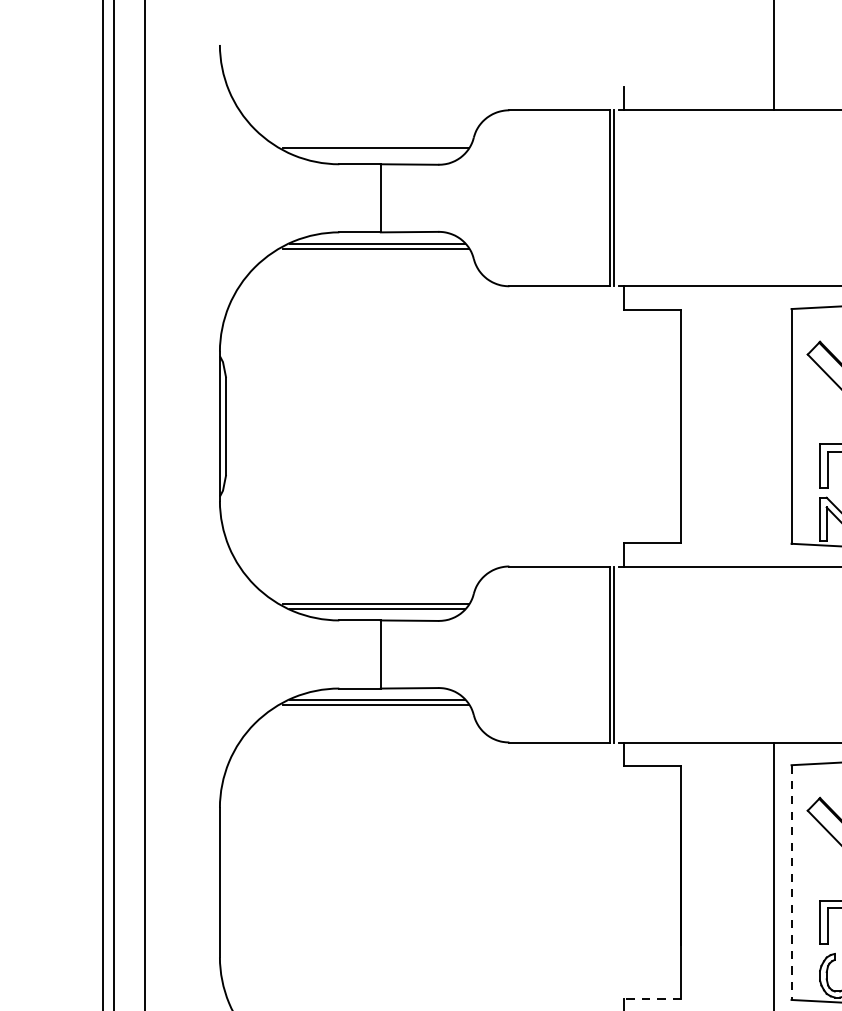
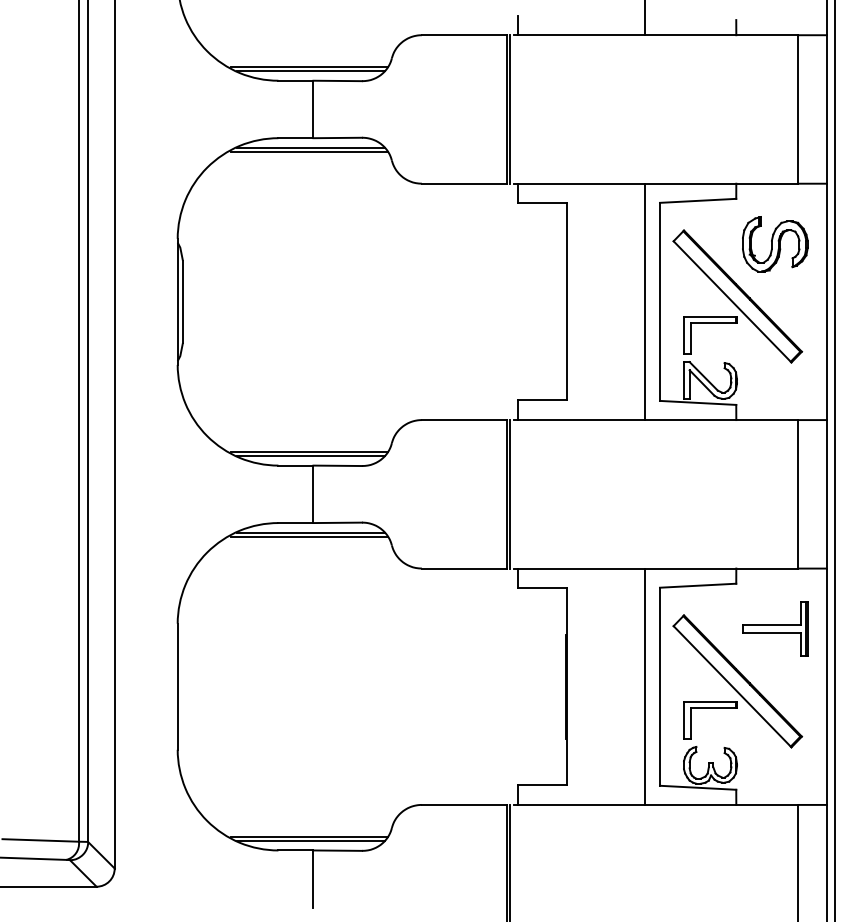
line: (377, 152) -> (310, 70), added
line: (774, 425) -> (645, 301), added
line: (791, 883) -> (659, 687), dashed -> solid
line: (652, 999) -> (542, 785), dashed -> solid

